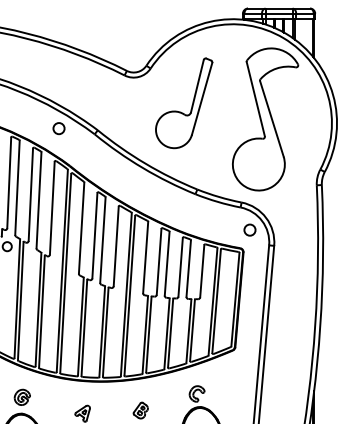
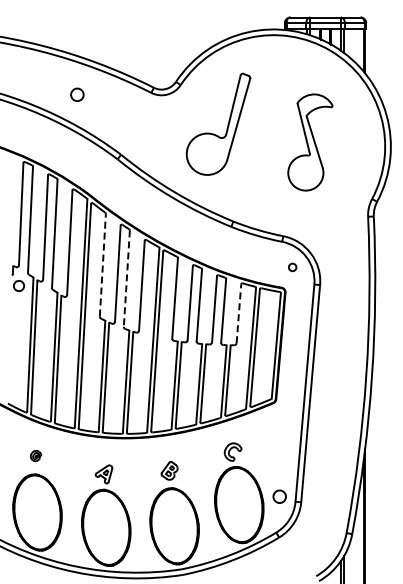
part: (265, 119) -> (310, 142), size x0.6
circle: (59, 128) -> (77, 94), moved
line: (81, 227) -> (102, 264), solid -> dashed
circle: (249, 230) -> (292, 267), size x0.6
line: (102, 240) -> (126, 279), solid -> dashed
line: (201, 271) -> (238, 313), solid -> dashed
part: (21, 396) -> (35, 455), size x0.6

